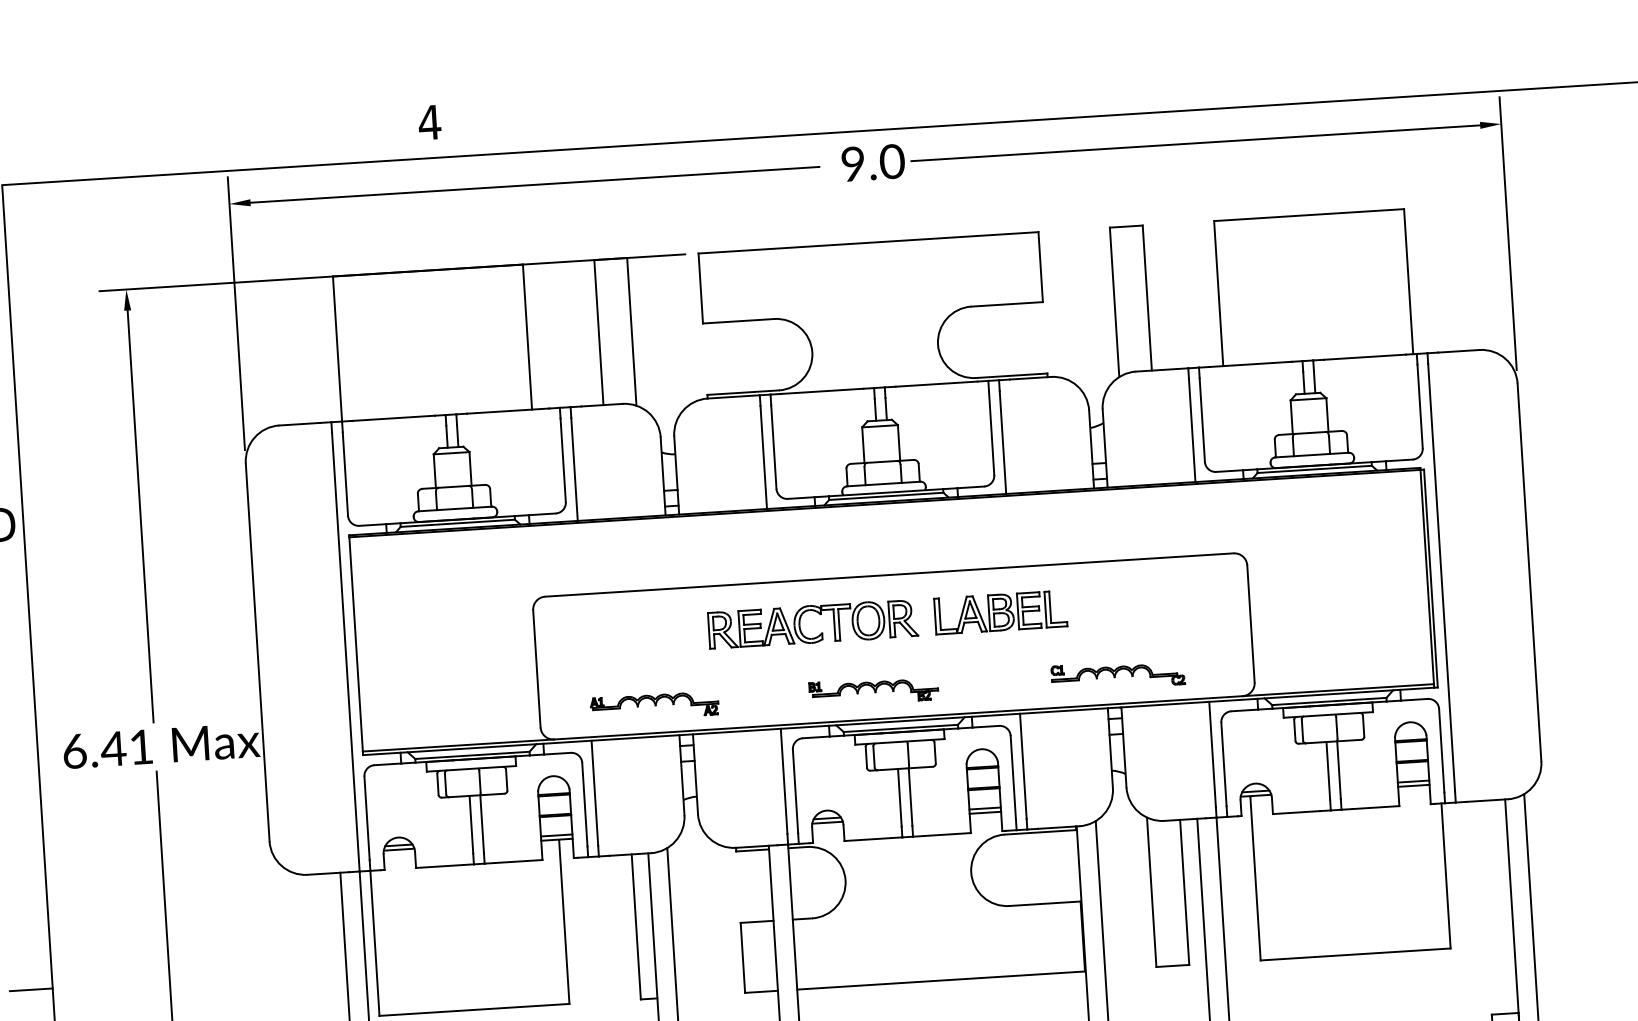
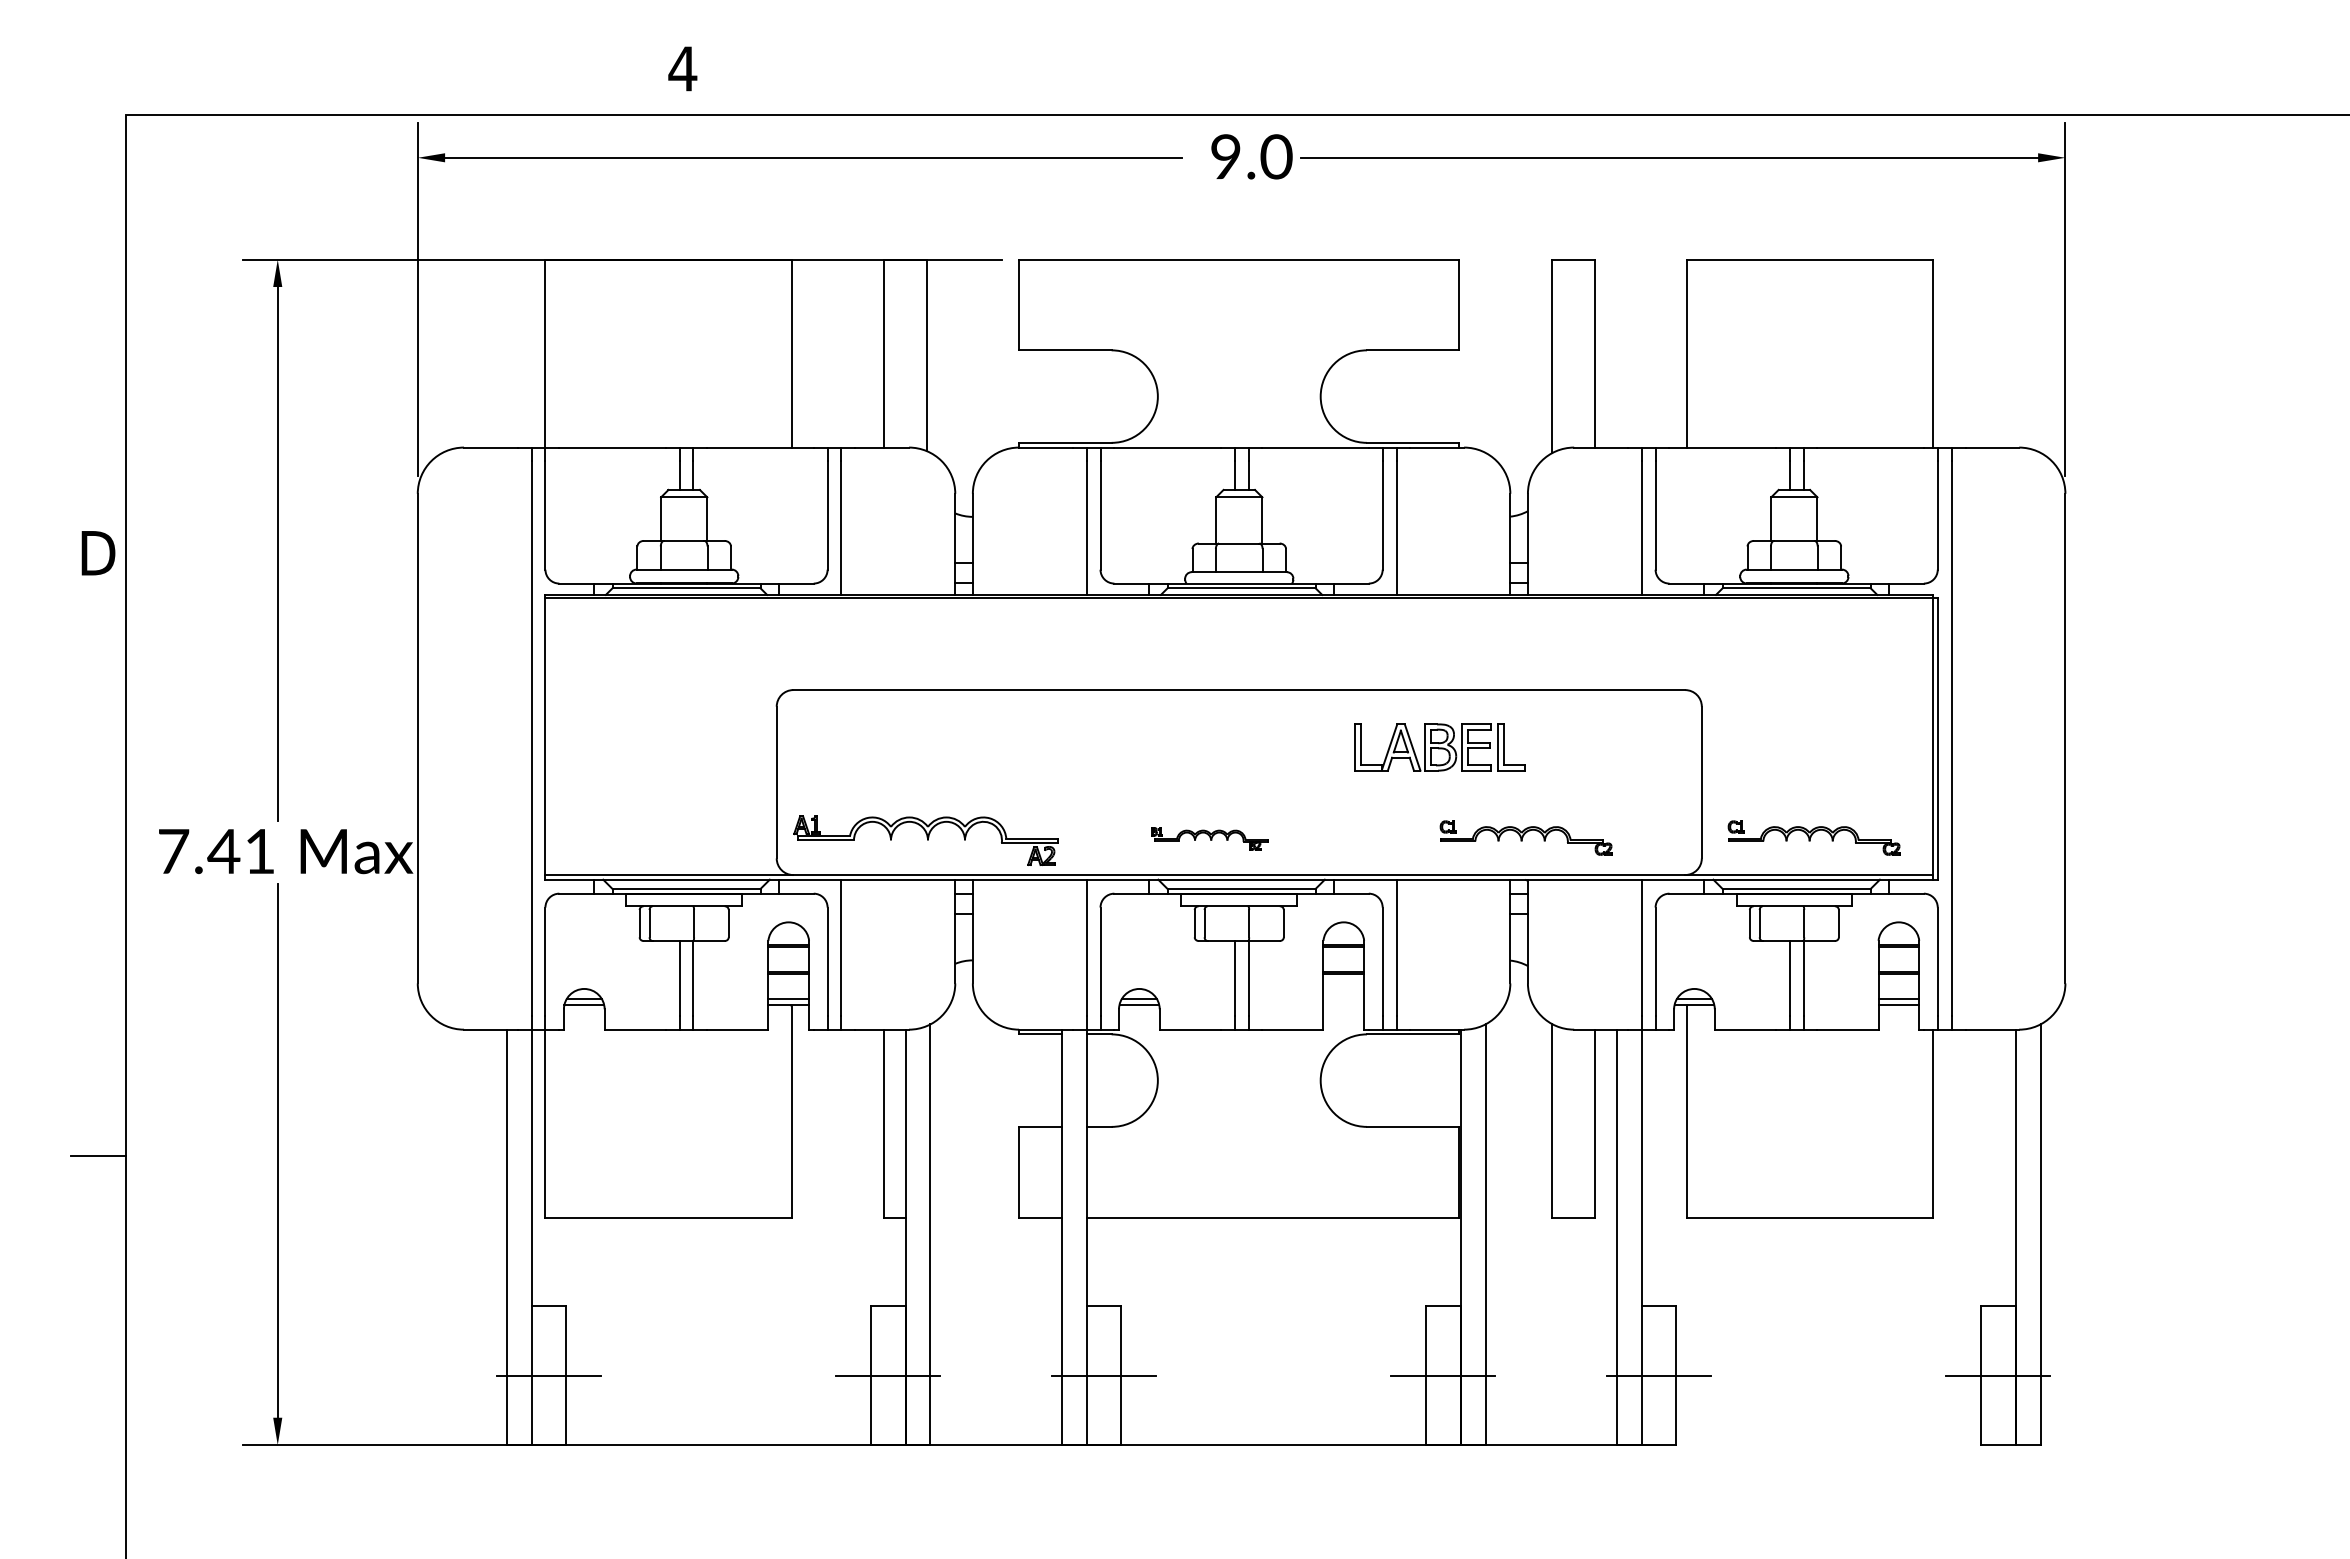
part: (1000, 612) -> (1439, 747), moved
part: (820, 614) -> (1146, 735), removed
part: (1339, 660) -> (1813, 837), added
part: (873, 691) -> (1209, 838), size x0.7
part: (654, 706) -> (925, 840), size x1.6
text: (75, 751) -> (174, 851), 6.41 -> 7.41
line: (984, 808) -> (1343, 999), removed
line: (985, 812) -> (1343, 1004), removed

